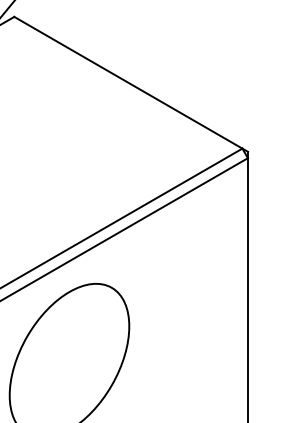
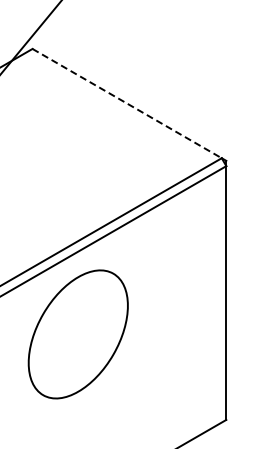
line: (128, 82) -> (127, 103), solid -> dashed

